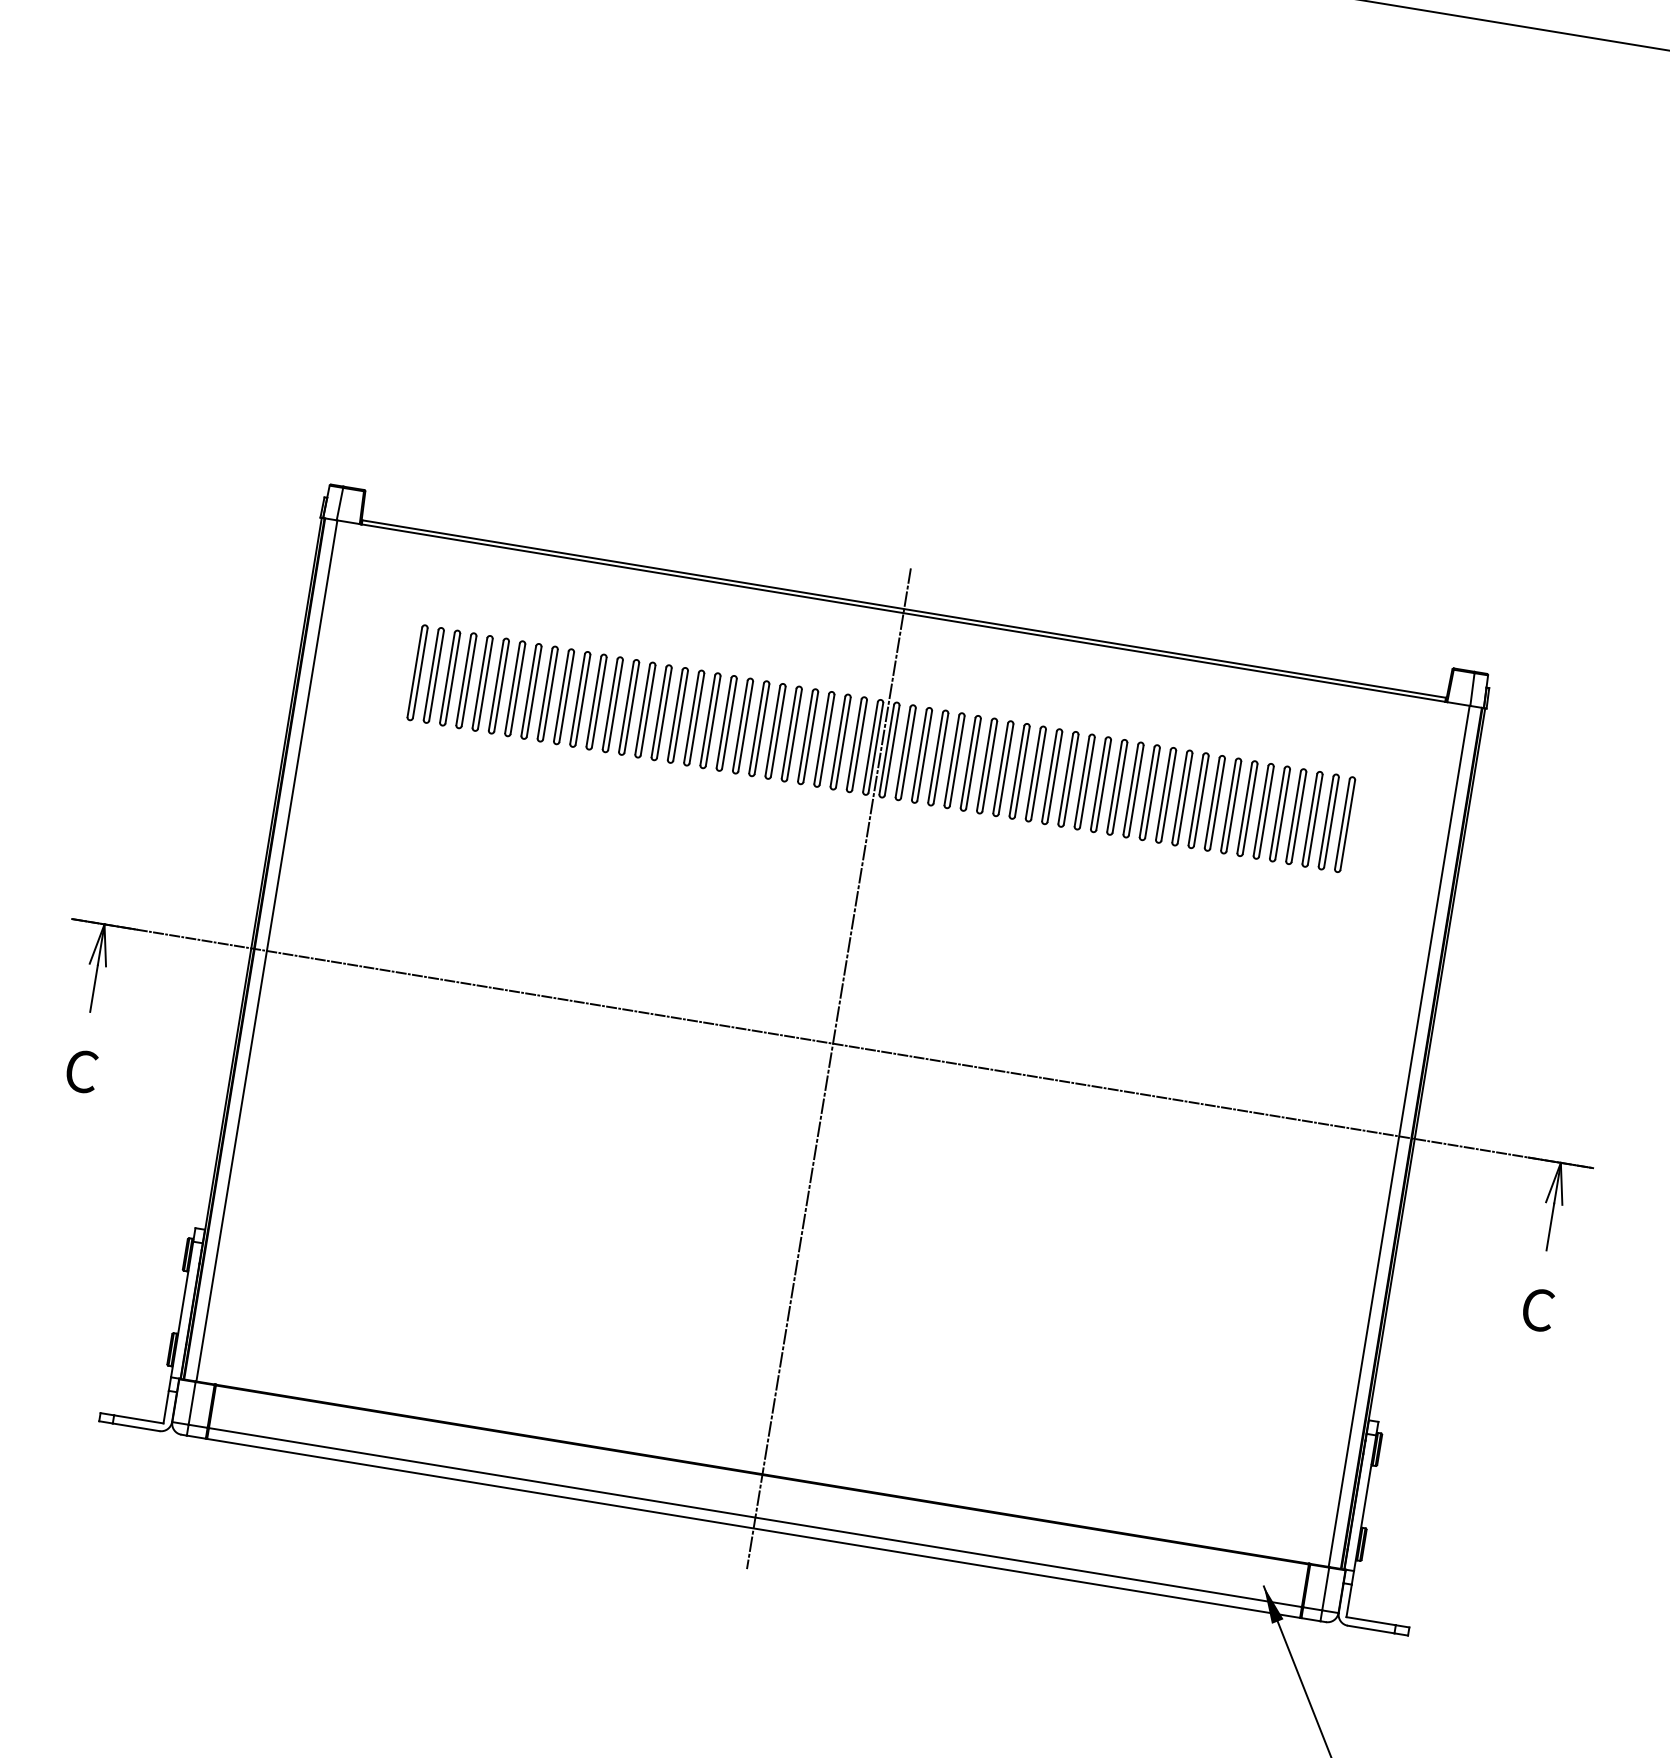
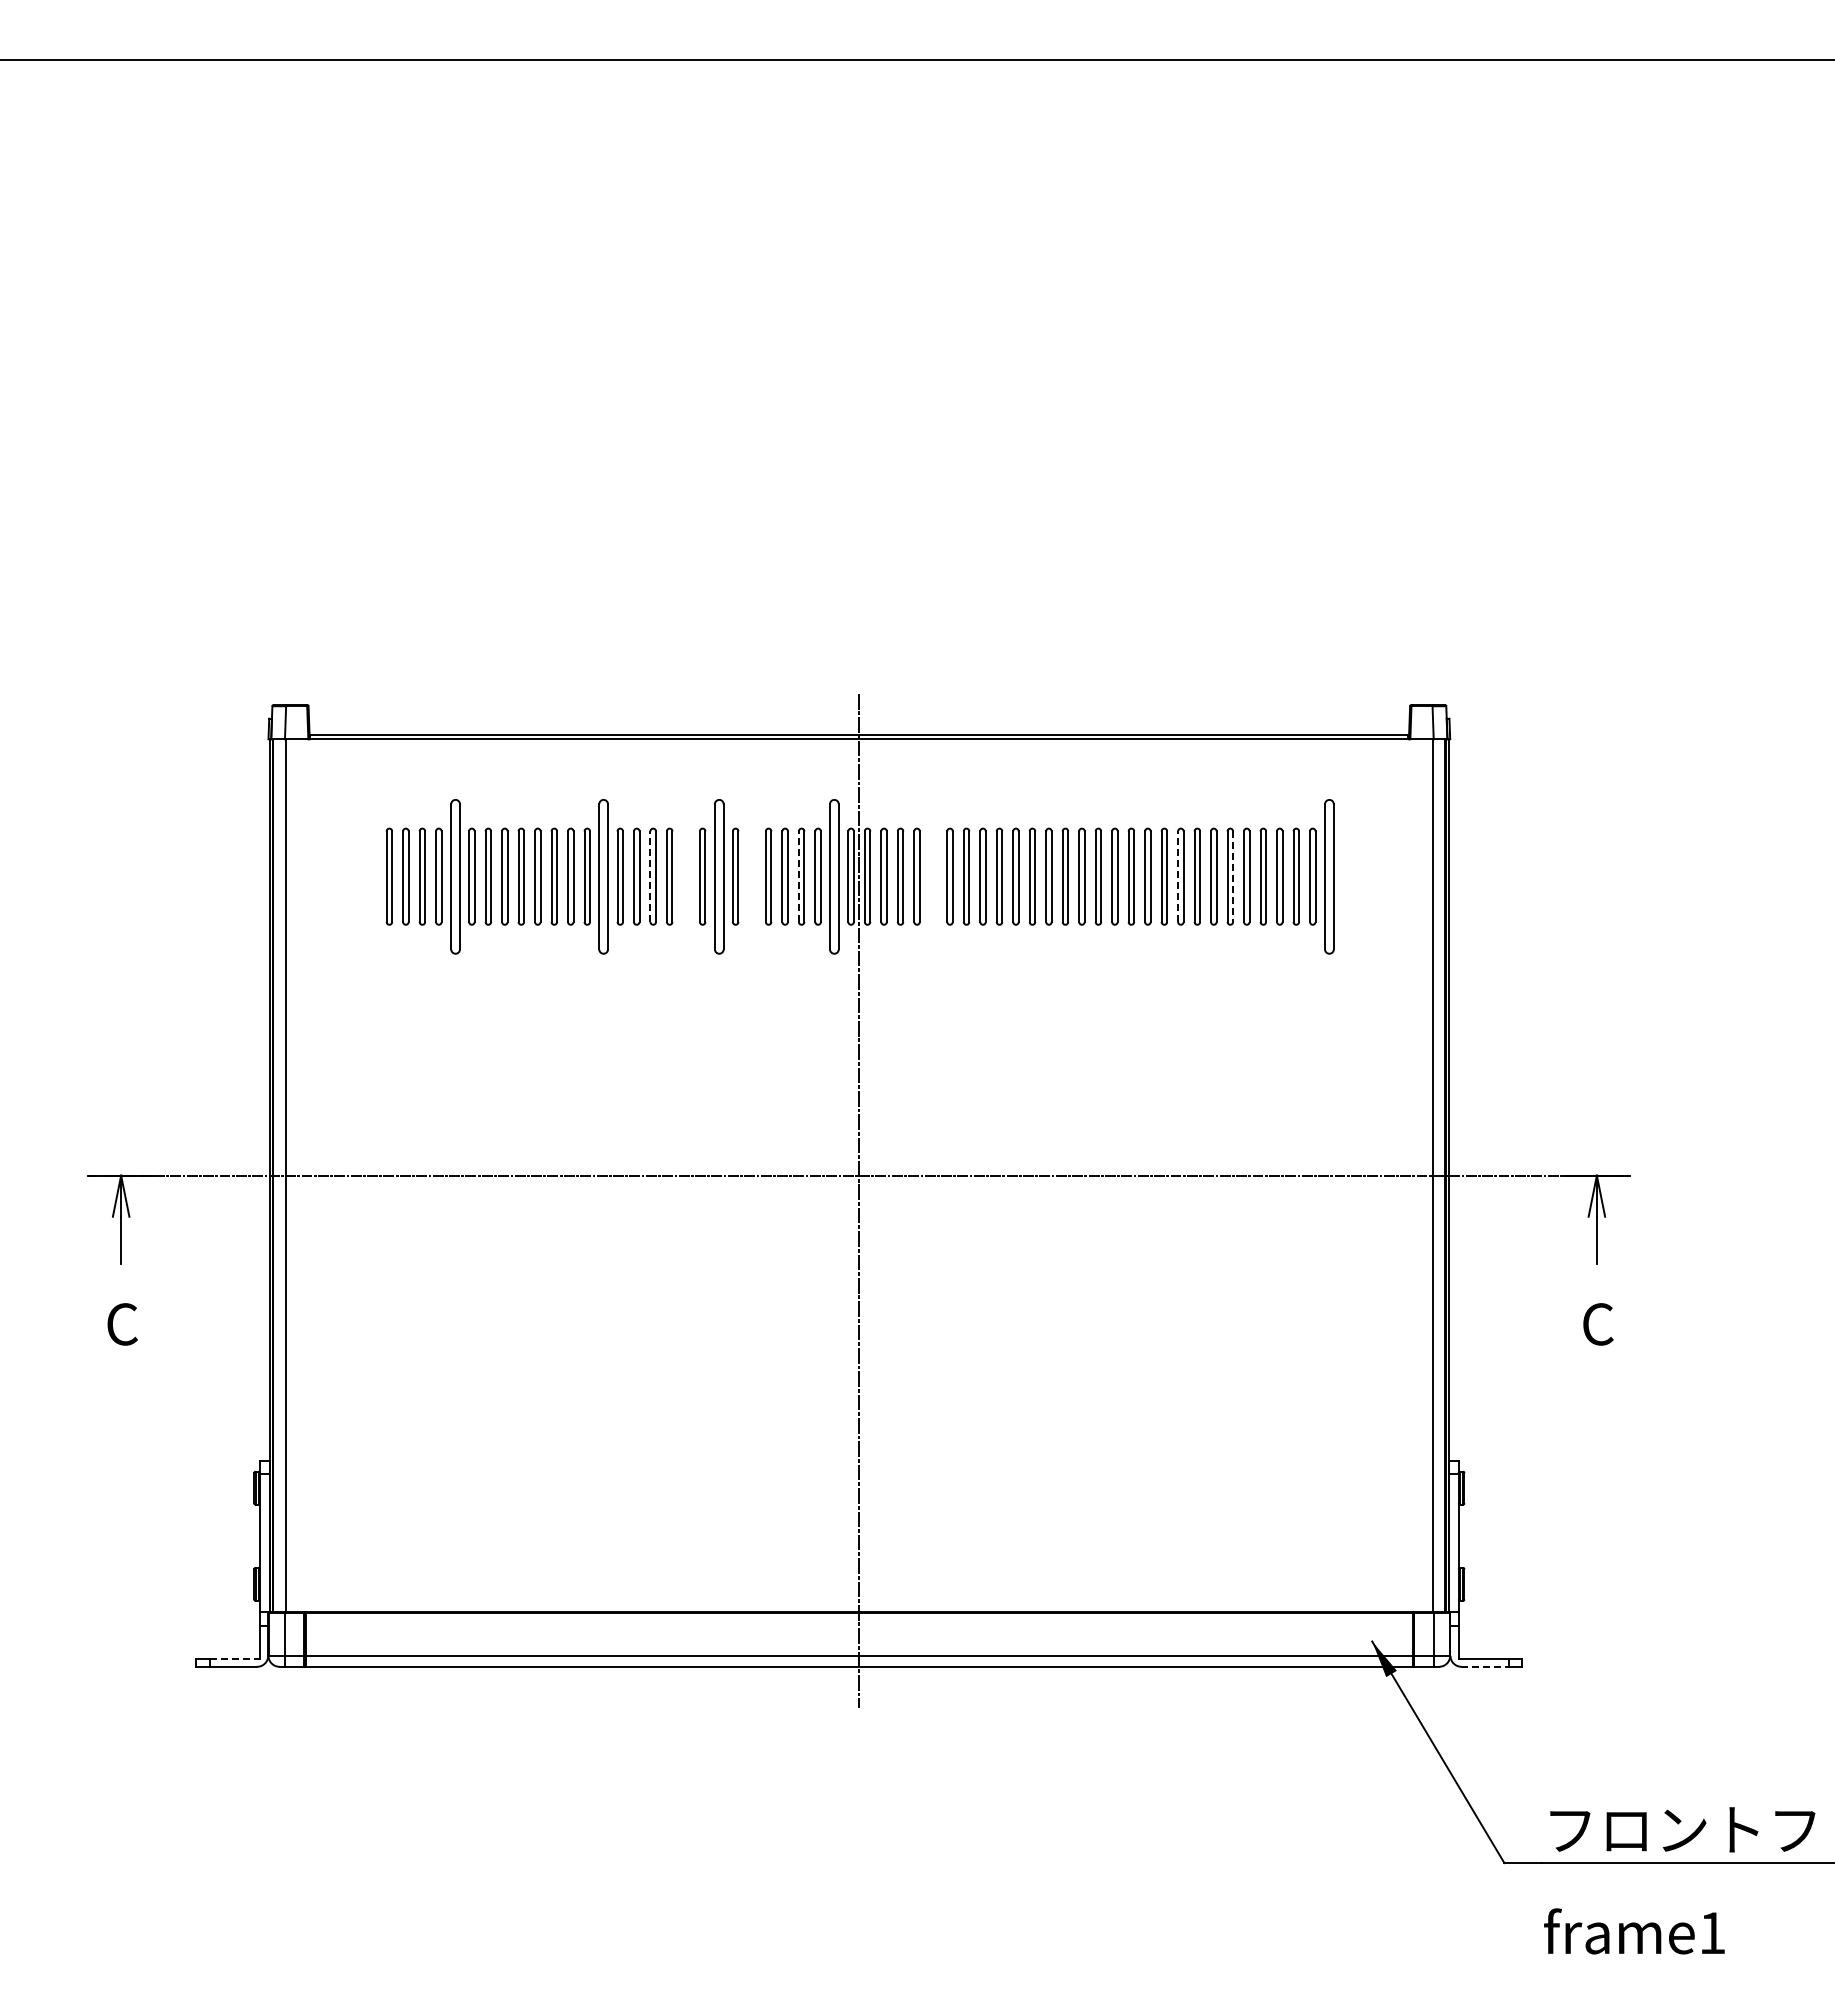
part: (481, 683) -> (454, 876), size x1.6
part: (628, 707) -> (603, 876), size x1.6
line: (675, 714) -> (650, 876), solid -> dashed
part: (709, 720) -> (685, 876), removed
part: (742, 725) -> (718, 876), size x1.6
part: (774, 731) -> (751, 876), removed
line: (821, 738) -> (798, 876), solid -> dashed
part: (856, 744) -> (834, 876), size x1.6
part: (954, 760) -> (933, 876), removed
line: (1196, 800) -> (1178, 876), solid -> dashed
line: (1250, 809) -> (1233, 877), solid -> dashed
part: (1344, 824) -> (1328, 876), size x1.6
line: (139, 1419) -> (235, 1658), solid -> dashed
line: (1371, 1629) -> (1485, 1666), solid -> dashed

